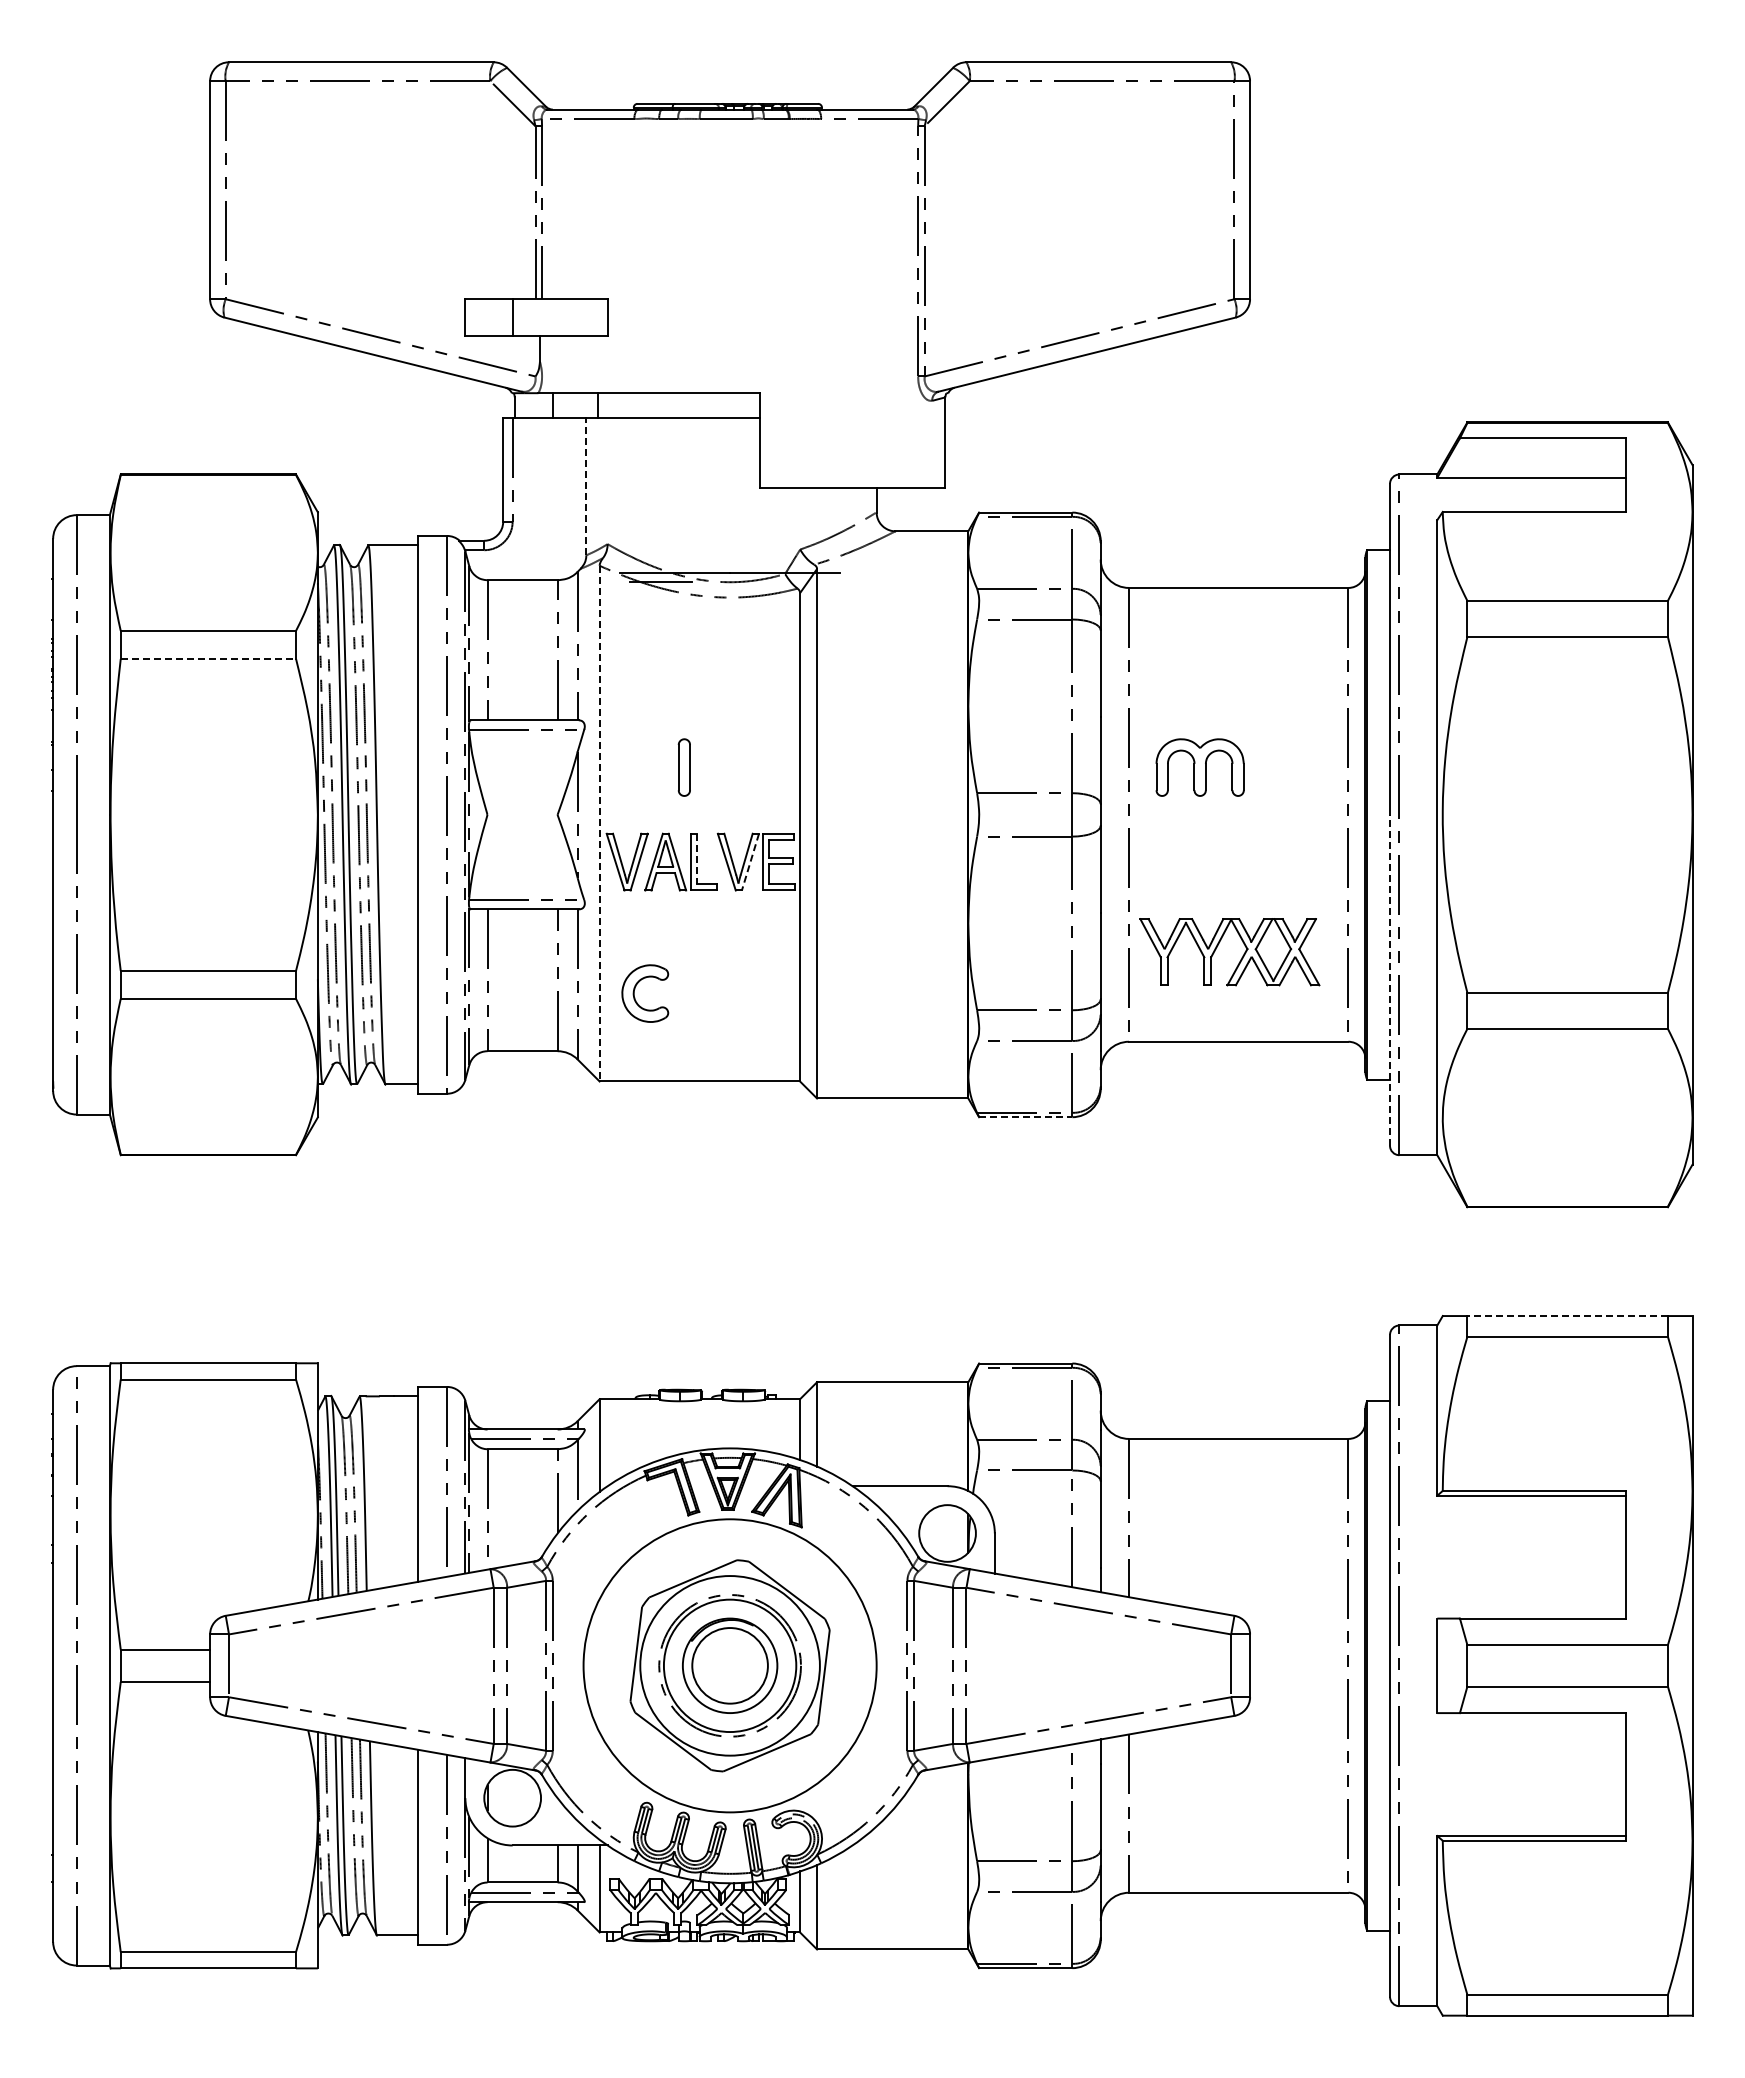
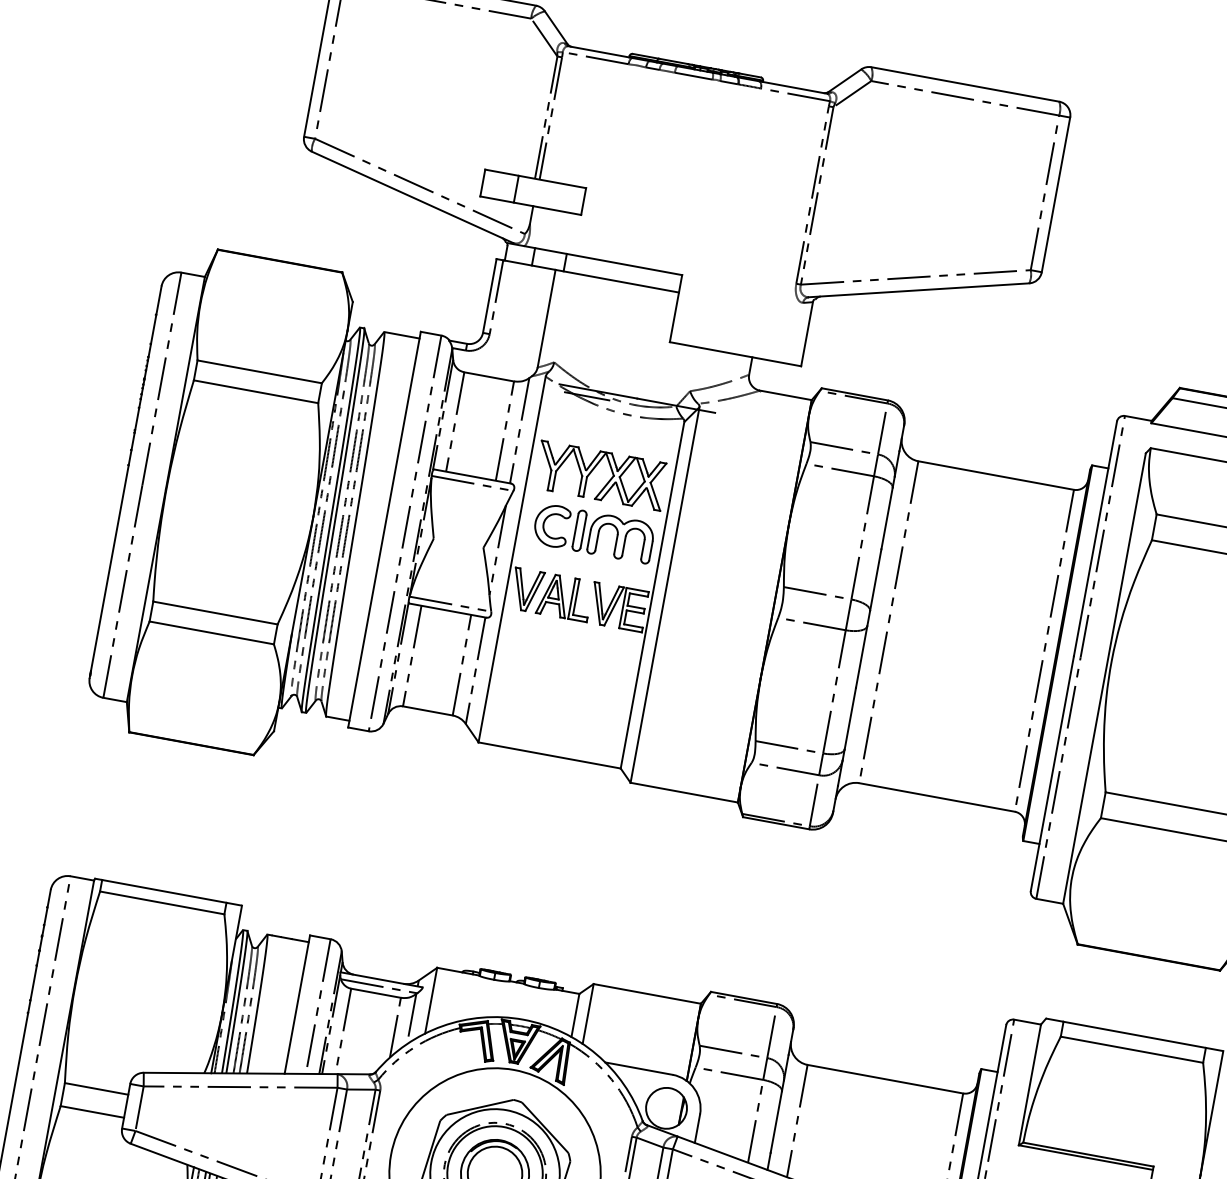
line: (586, 486) -> (546, 318), dashed -> solid
line: (208, 658) -> (256, 391), dashed -> solid
part: (1199, 767) -> (620, 538), moved
line: (599, 823) -> (512, 559), dashed -> solid
line: (696, 859) -> (576, 597), dashed -> solid
line: (750, 862) -> (614, 606), dashed -> solid
part: (1217, 947) -> (592, 470), moved
line: (1390, 979) -> (1052, 773), dashed -> solid
part: (635, 989) -> (545, 521), moved
line: (1025, 1117) -> (775, 823), dashed -> solid
line: (1567, 1316) -> (1134, 1035), dashed -> solid

